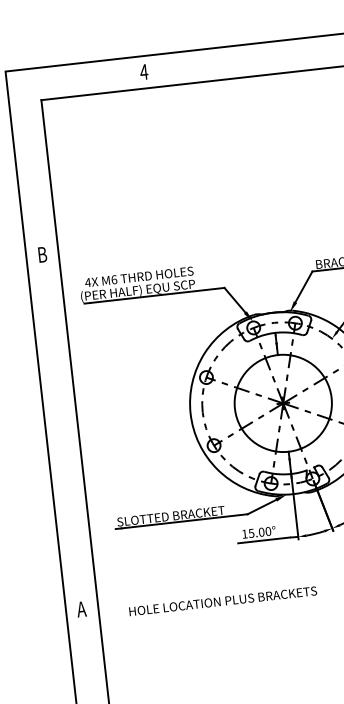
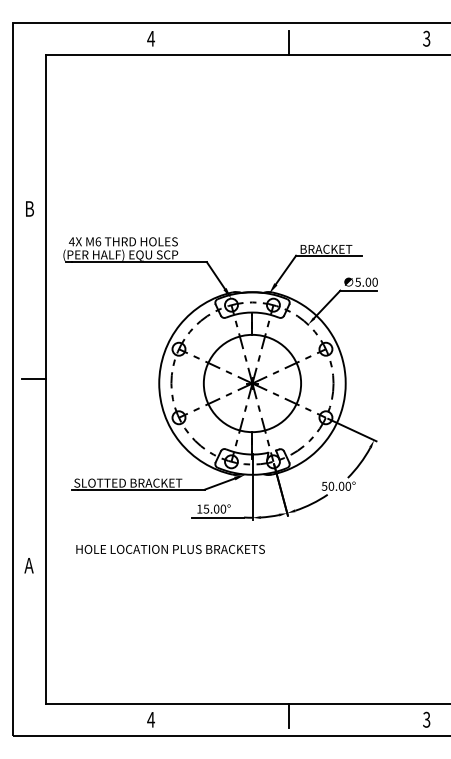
line: (282, 60) -> (289, 42), added
line: (65, 423) -> (33, 379), added
text: (222, 600) -> (170, 548), moved

